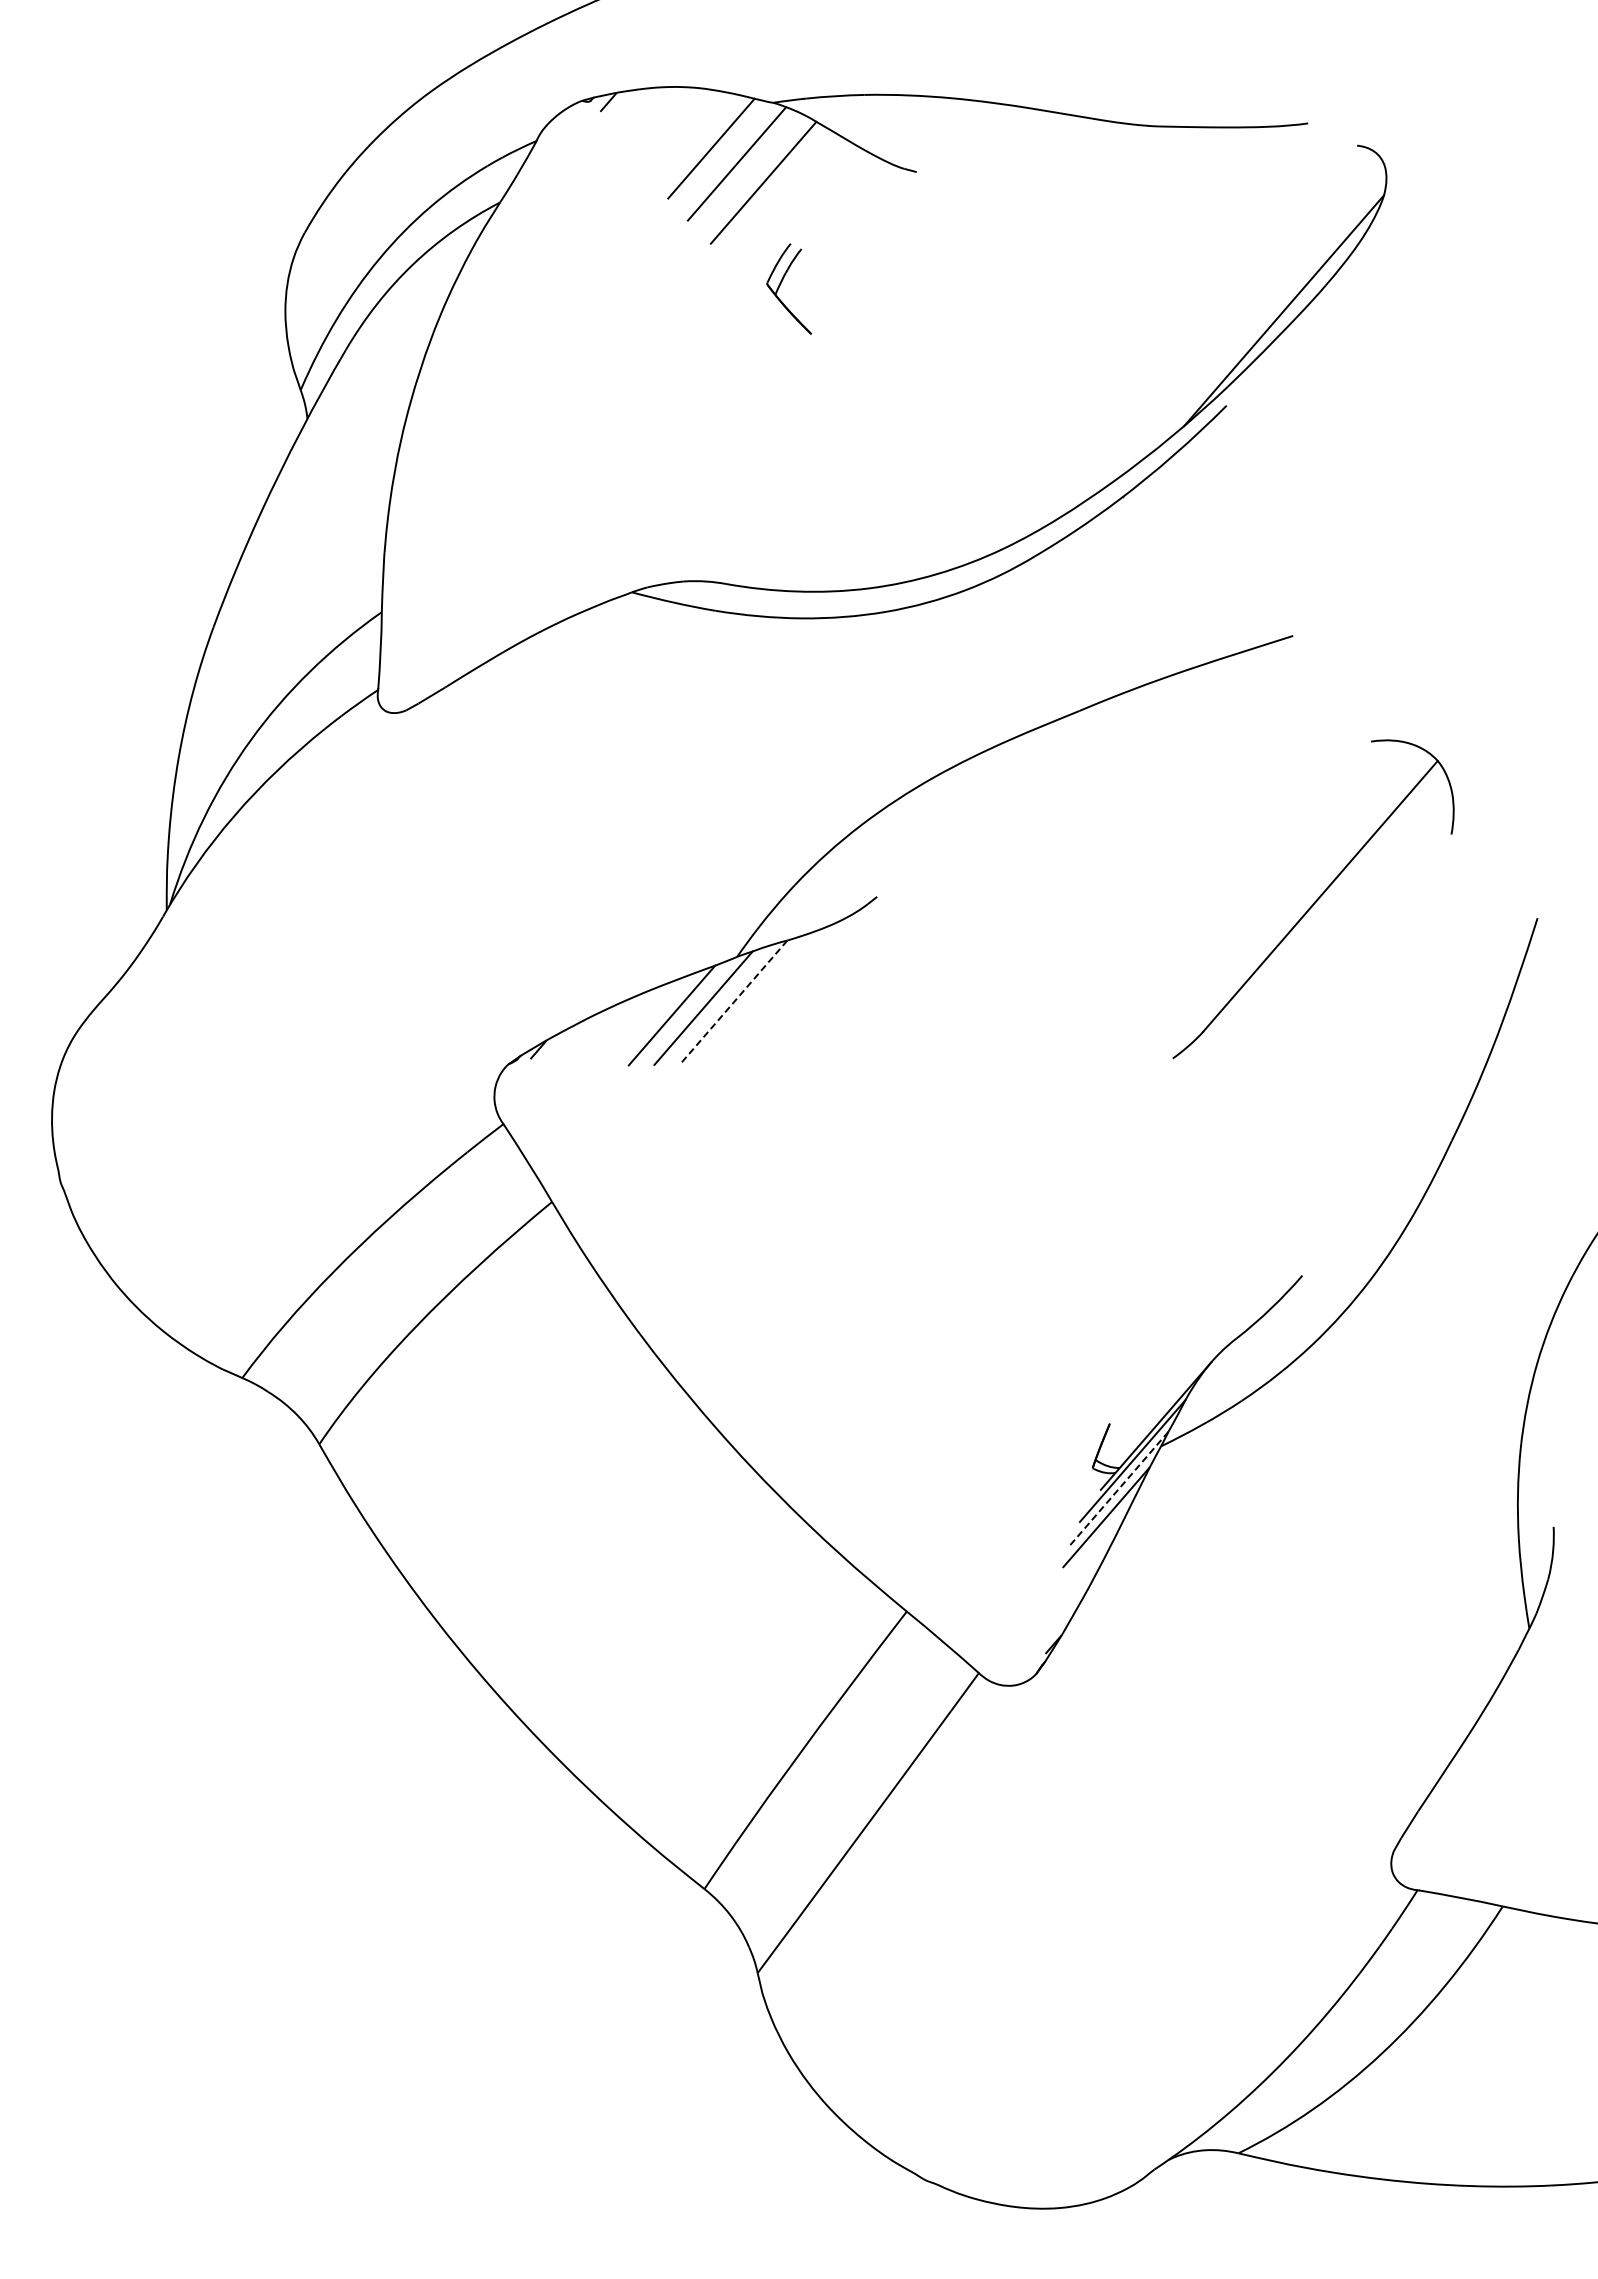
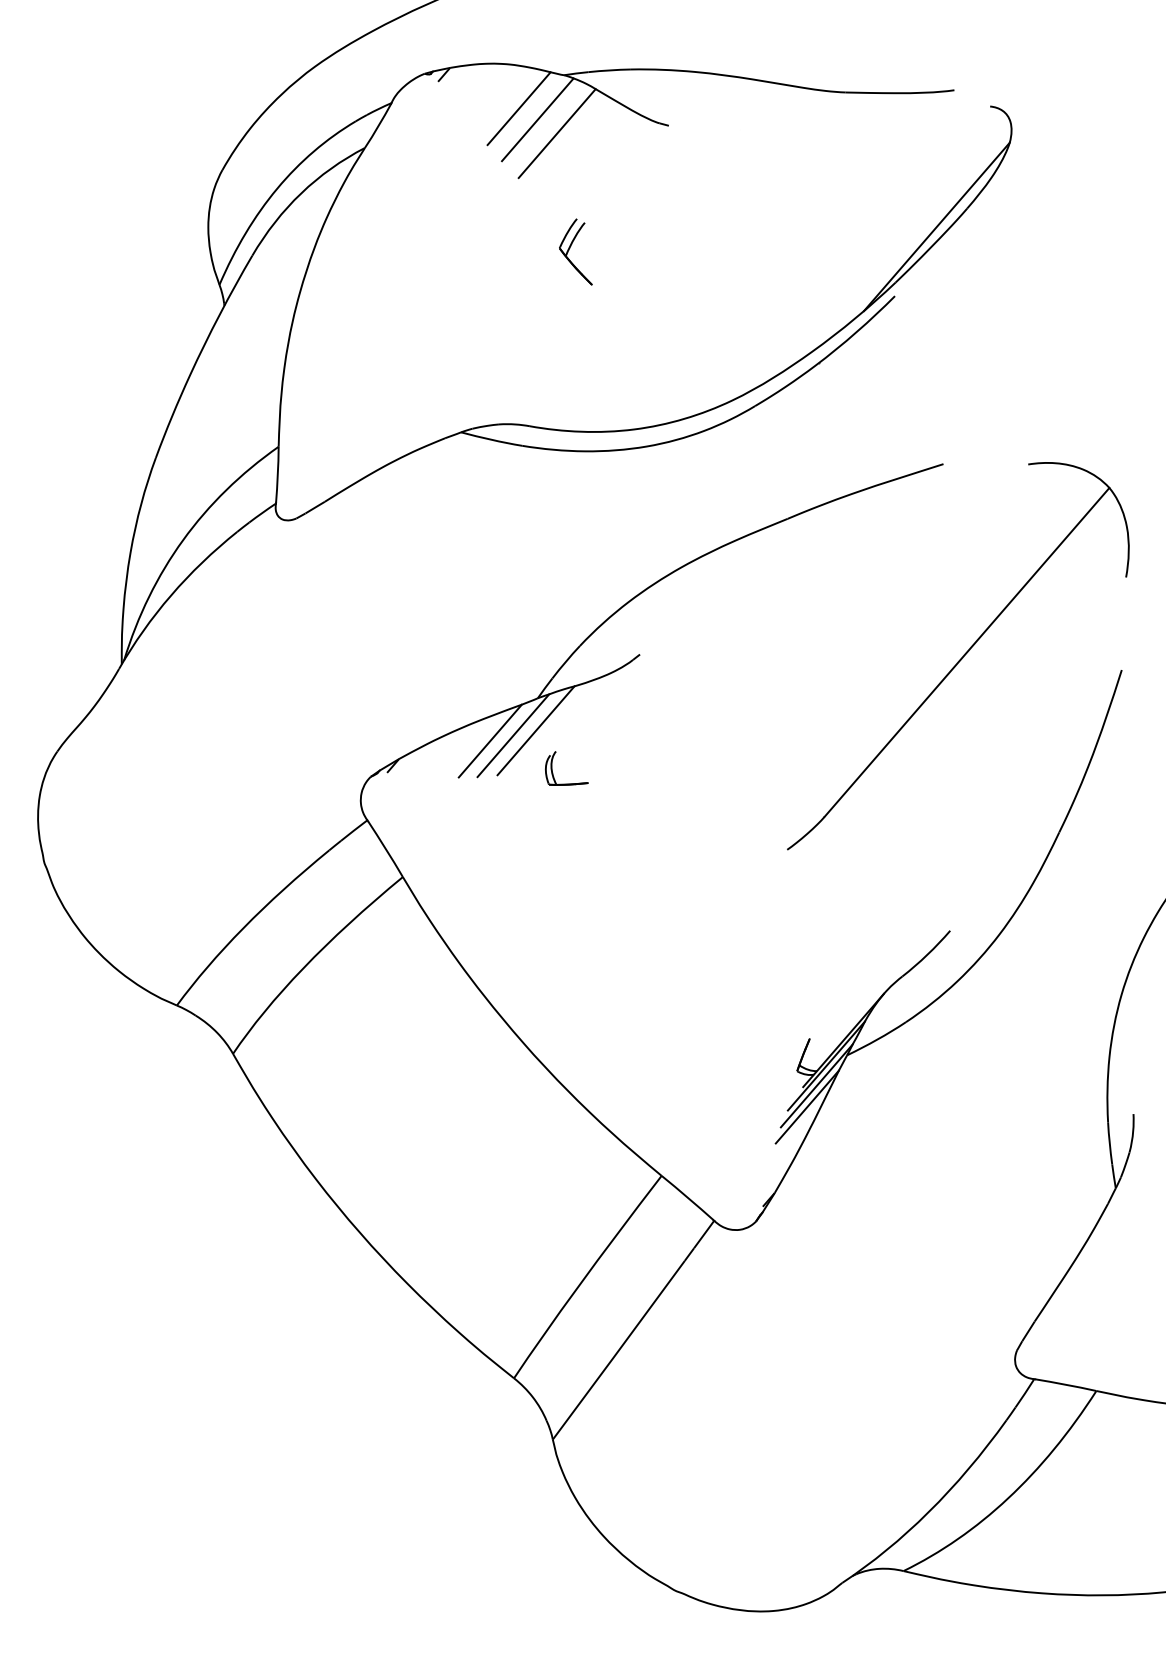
part: (780, 286) -> (569, 250), moved
part: (1313, 899) -> (958, 656), size x1.67
line: (734, 1001) -> (535, 730), dashed -> solid
part: (757, 1055) -> (552, 770), added
line: (1119, 1488) -> (816, 1086), dashed -> solid

